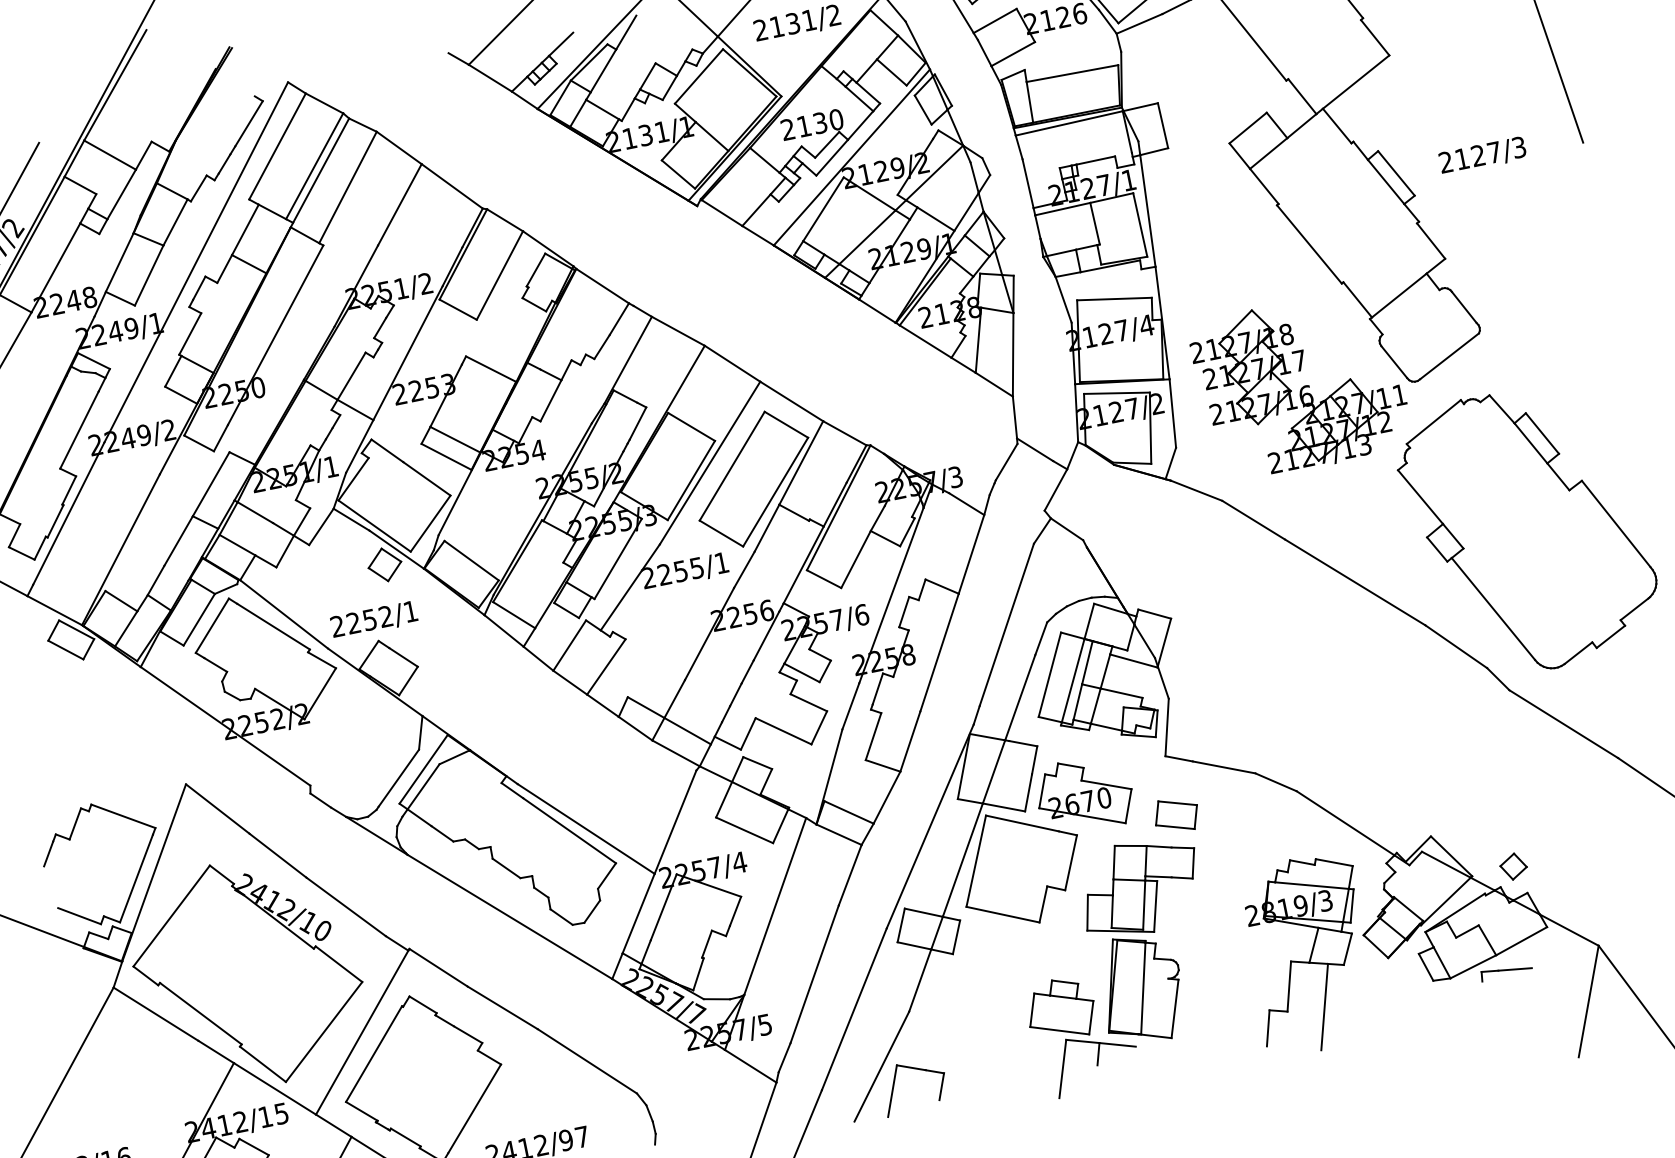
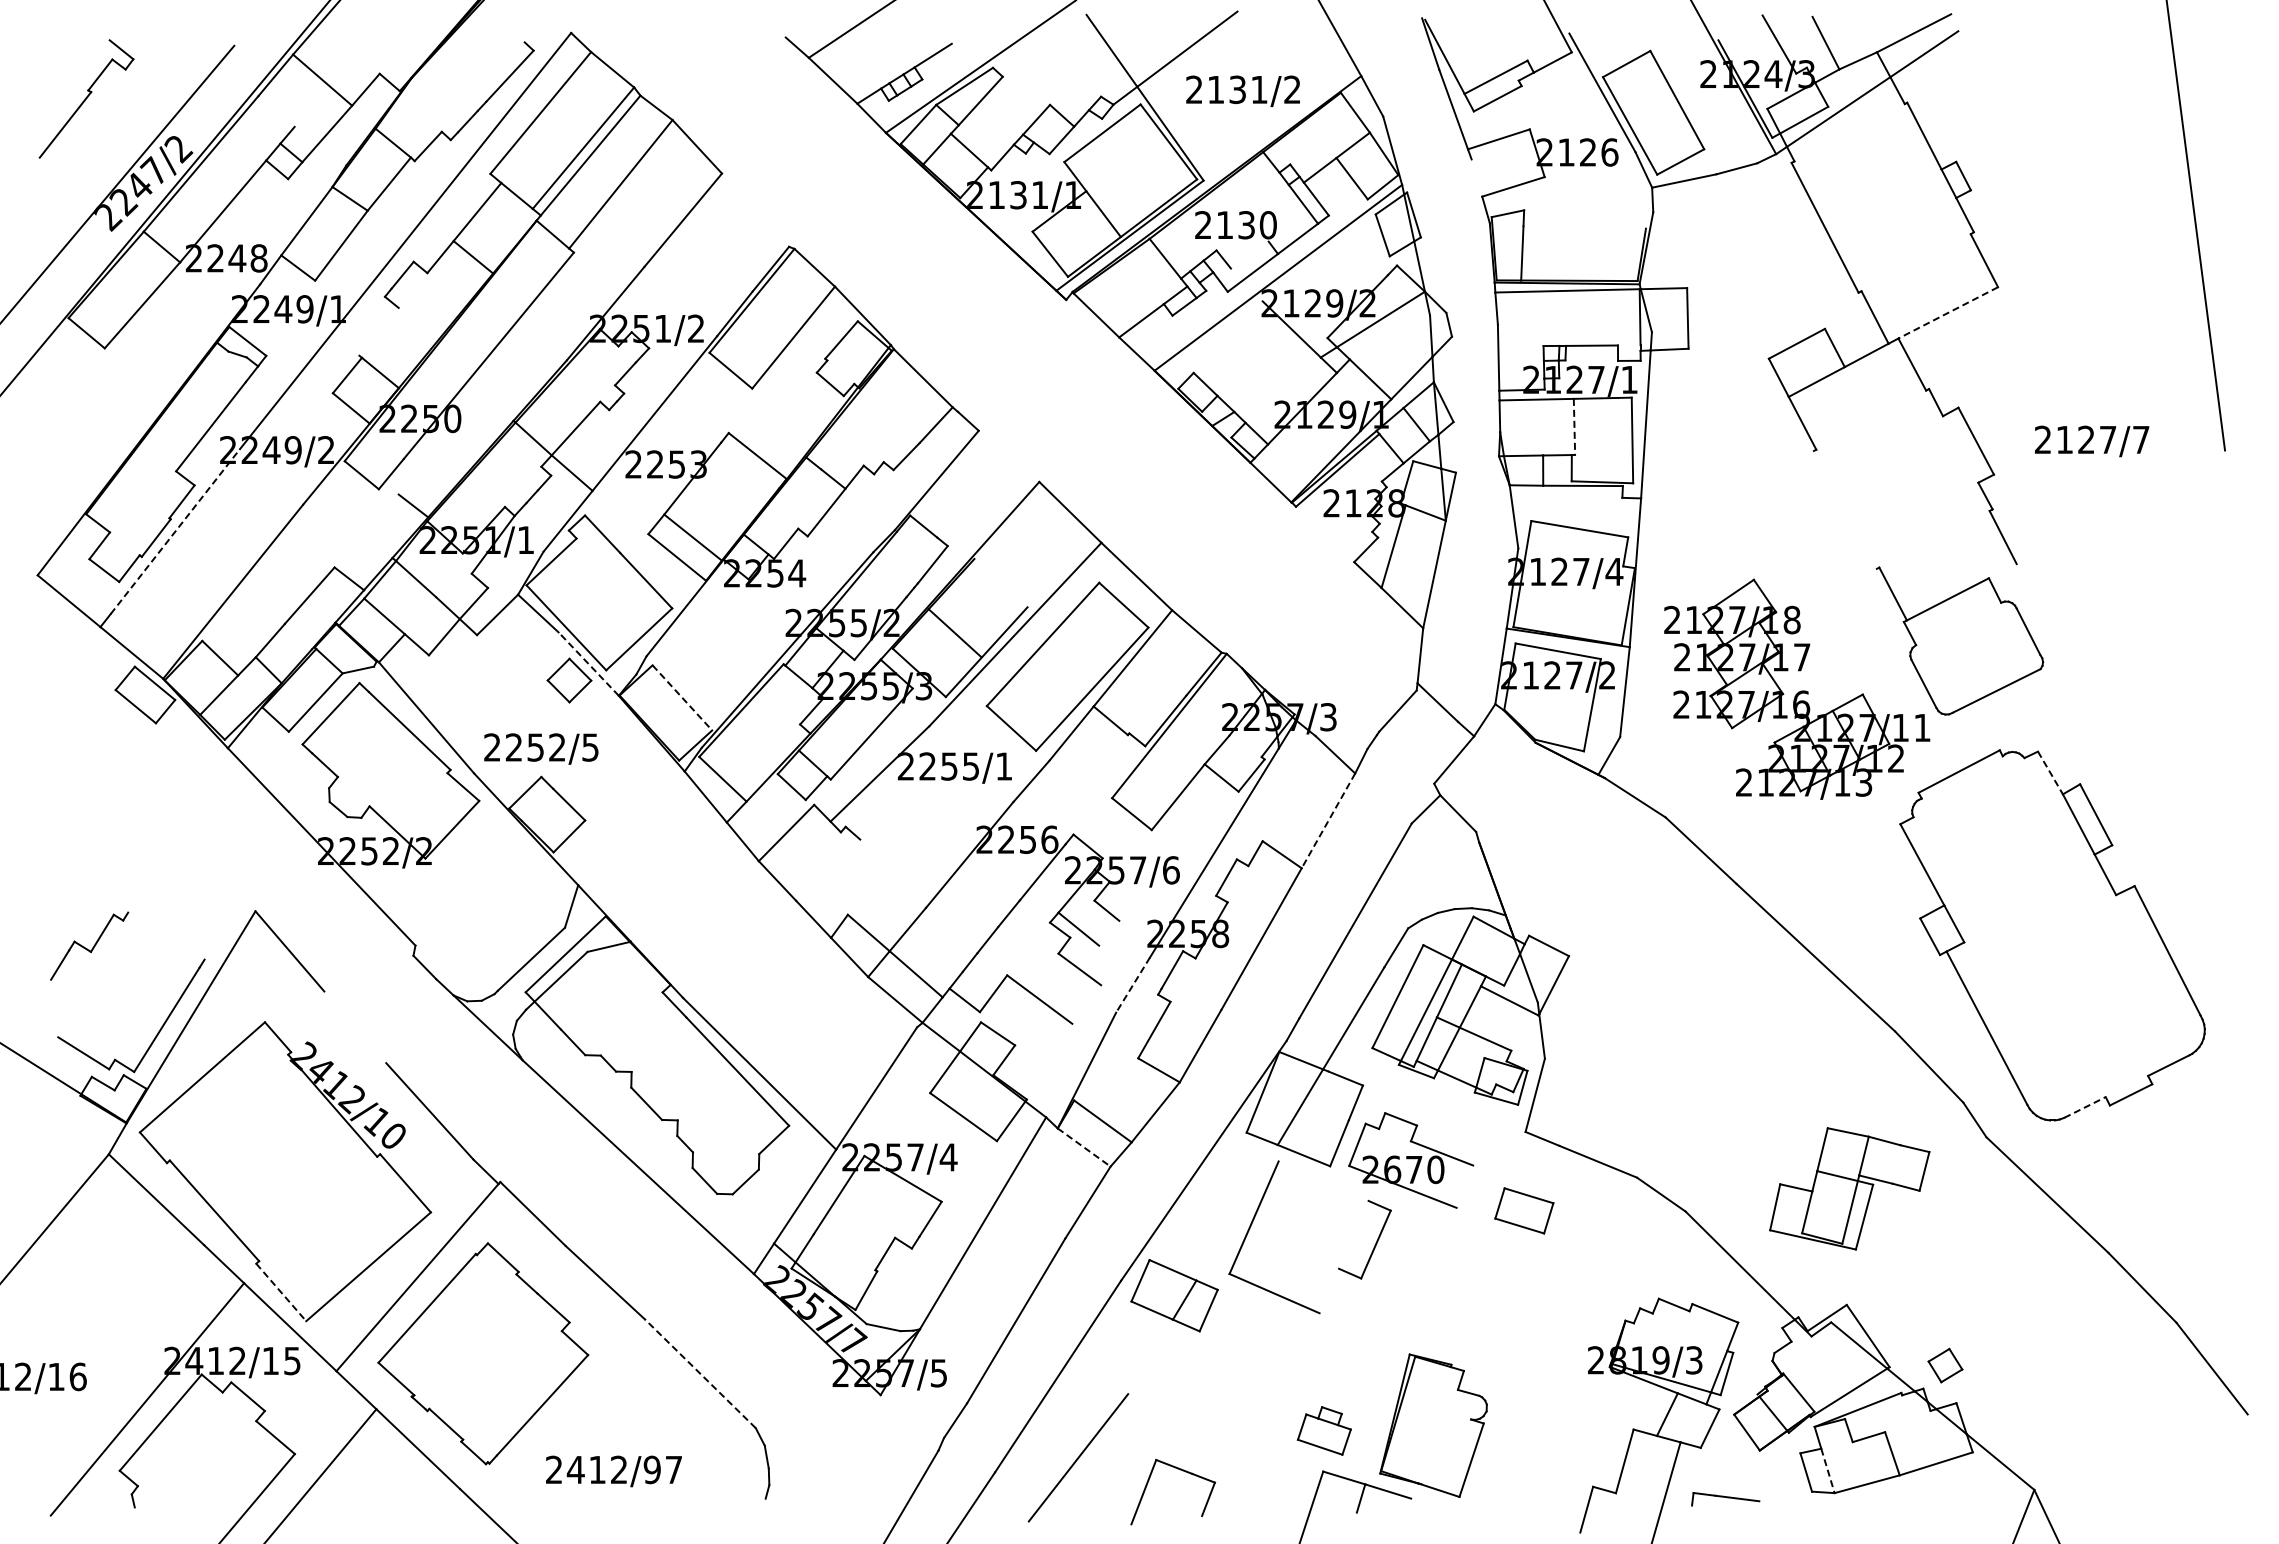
line: (625, 32) -> (1019, 57), removed
line: (984, 52) -> (1476, 177), removed
line: (1072, 73) -> (1584, 227), removed
line: (1355, 82) -> (1947, 313), solid -> dashed
line: (826, 144) -> (1249, 254), removed
text: (1519, 147) -> (2141, 439), 2127/3 -> 2127/7
line: (1385, 182) -> (1960, 449), removed
line: (80, 185) -> (276, 111), removed
line: (452, 185) -> (755, 209), removed
line: (822, 208) -> (1227, 336), removed
line: (1095, 224) -> (1574, 427), solid -> dashed
line: (867, 237) -> (1277, 384), removed
line: (1308, 244) -> (1844, 509), removed
line: (1435, 266) -> (2002, 571), removed
line: (677, 330) -> (1008, 455), removed
line: (189, 333) -> (378, 331), removed
line: (925, 341) -> (1324, 534), removed
line: (1501, 408) -> (2050, 772), solid -> dashed
line: (691, 426) -> (954, 632), moved
line: (210, 483) -> (366, 530), removed
line: (68, 513) -> (175, 531), solid -> dashed
line: (396, 550) -> (588, 664), solid -> dashed
line: (971, 554) -> (1328, 821), solid -> dashed
line: (471, 561) -> (682, 698), solid -> dashed
line: (803, 564) -> (1109, 790), removed
text: (410, 611) -> (590, 747), 2252/1 -> 2252/5
line: (1578, 653) -> (2085, 1107), solid -> dashed
line: (606, 666) -> (828, 869), removed
line: (825, 670) -> (1109, 932), removed
line: (850, 706) -> (1132, 985), solid -> dashed
line: (819, 727) -> (1086, 1004), removed
line: (1128, 806) -> (1464, 1186), removed
line: (123, 815) -> (166, 935), removed
line: (1022, 823) -> (1323, 1180), removed
line: (839, 834) -> (1084, 1147), solid -> dashed
line: (278, 855) -> (355, 1027), removed
line: (962, 860) -> (1236, 1212), removed
line: (1312, 885) -> (1680, 1337), removed
part: (1140, 887) -> (1849, 1188), moved
line: (1043, 904) -> (1329, 1290), removed
line: (1442, 963) -> (1828, 1471), solid -> dashed
part: (1506, 971) -> (1725, 1499), moved
line: (920, 980) -> (1150, 1356), removed
line: (1142, 988) -> (1435, 1425), removed
part: (1060, 1009) -> (1324, 1430), size x0.6
line: (587, 1061) -> (700, 1373), solid -> dashed
line: (263, 1064) -> (281, 1292), solid -> dashed
line: (750, 1066) -> (909, 1422), removed
part: (918, 1069) -> (1182, 1471), moved

